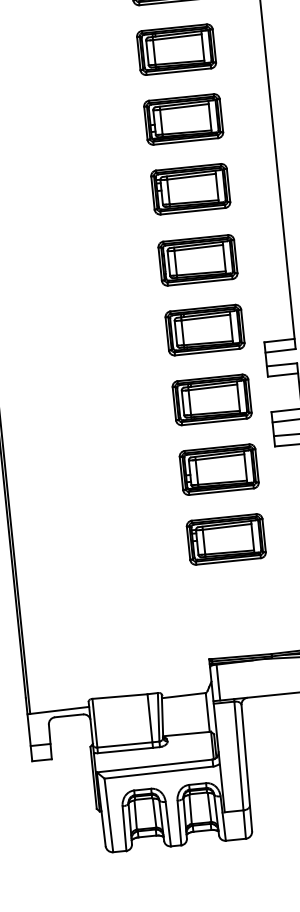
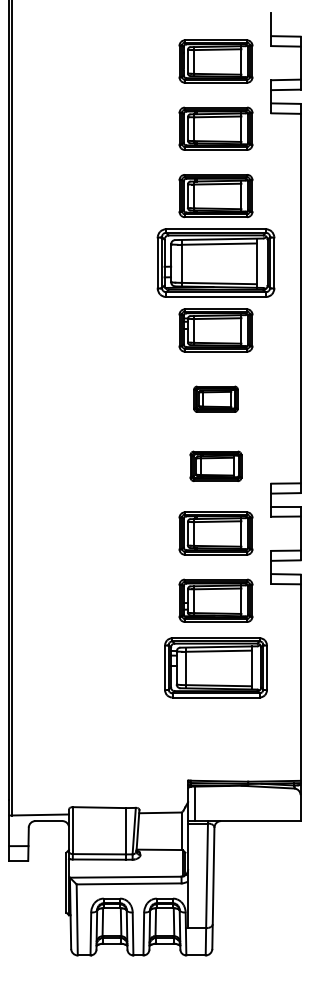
part: (183, 119) -> (215, 263), size x1.6
part: (197, 260) -> (215, 399), size x0.6
part: (204, 330) -> (215, 466), size x0.7
part: (225, 539) -> (215, 668), size x1.4

